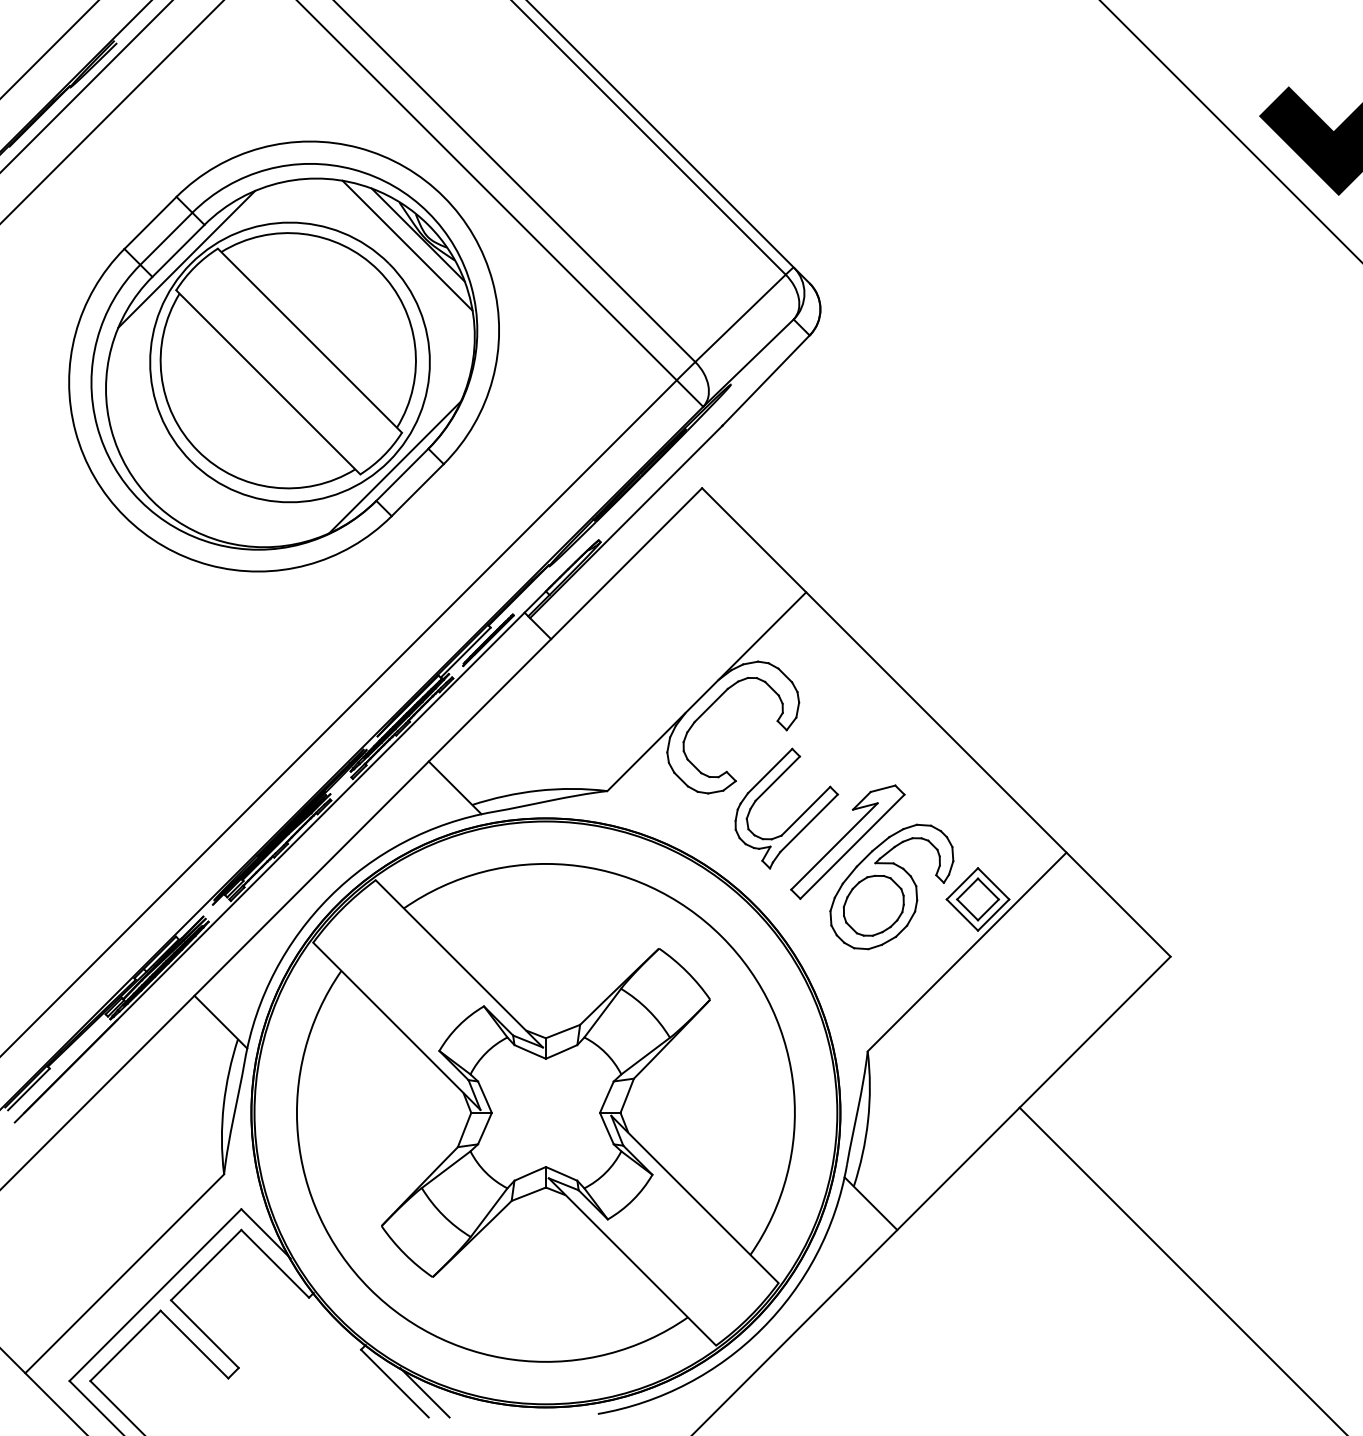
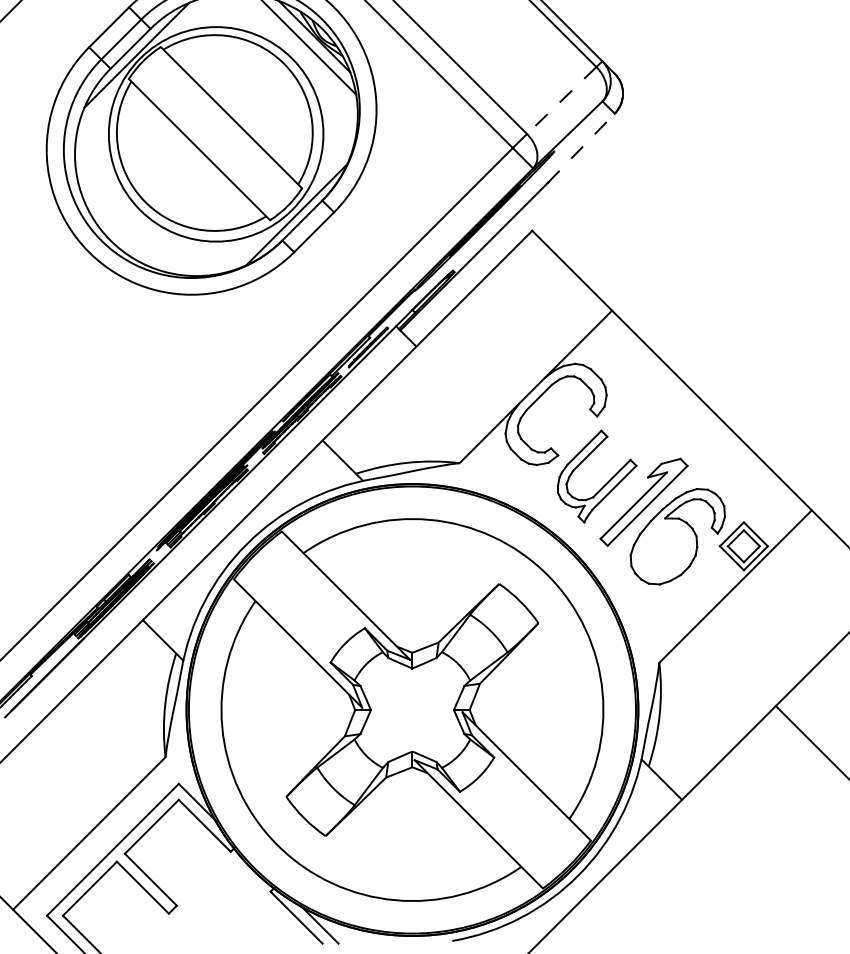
line: (740, 318) -> (561, 100), solid -> dashed
line: (766, 380) -> (581, 148), solid -> dashed
part: (873, 905) -> (663, 550), removed

